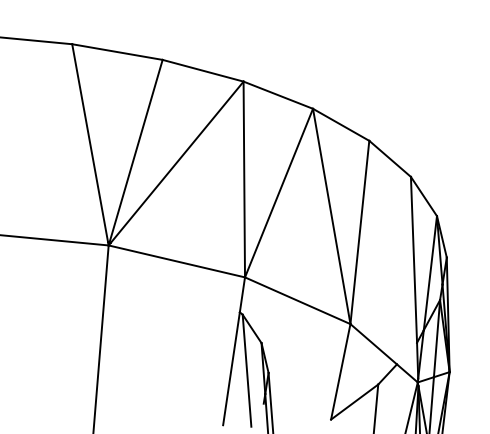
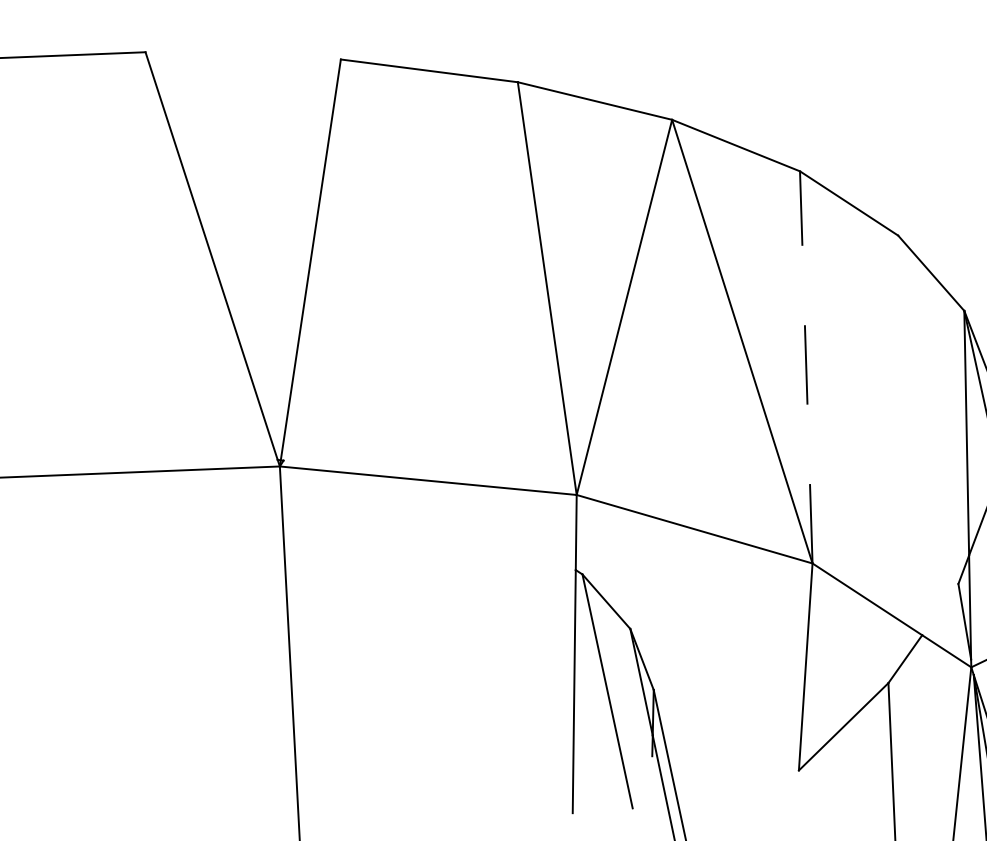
line: (117, 51) -> (243, 54), removed
line: (176, 161) -> (399, 269), removed
line: (359, 231) -> (805, 365), solid -> dashed
line: (413, 259) -> (927, 409), removed

